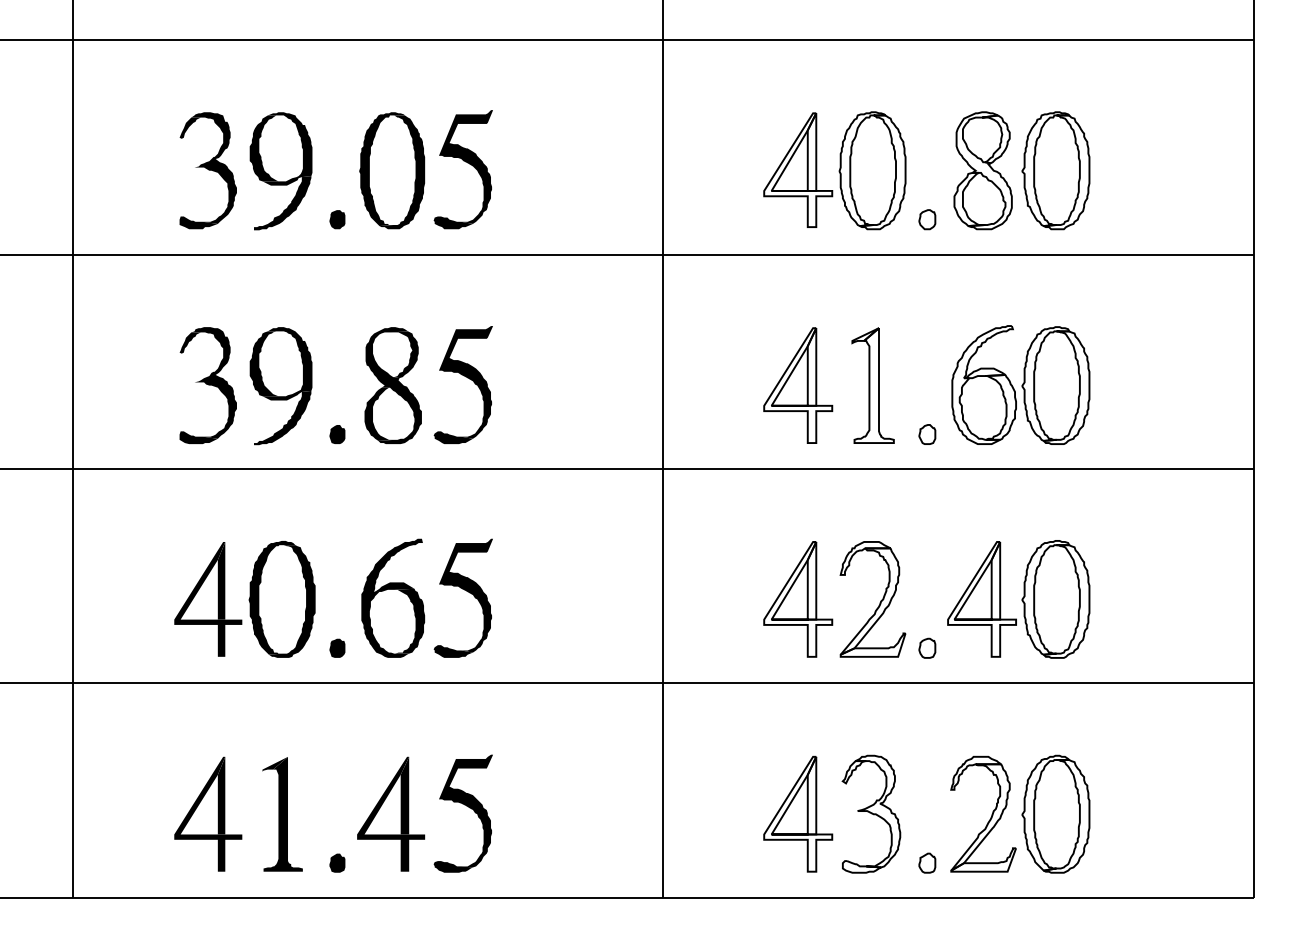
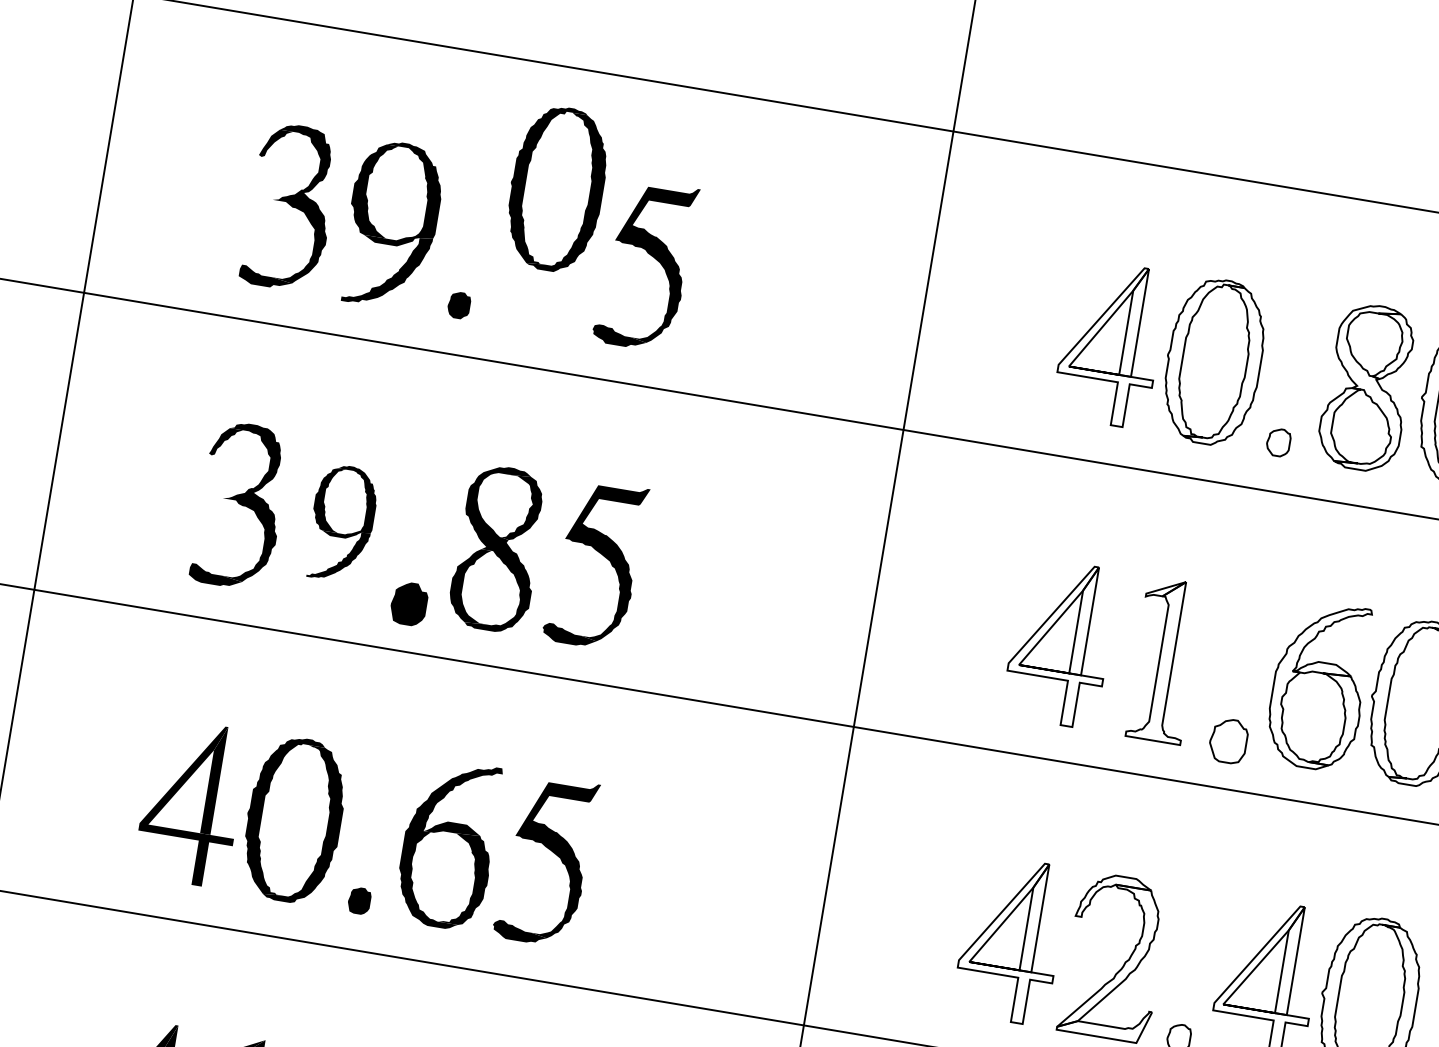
part: (392, 170) -> (557, 188), moved
part: (280, 386) -> (341, 523), size x0.7
part: (337, 434) -> (409, 603), size x1.6
part: (927, 434) -> (1228, 741), size x1.6

